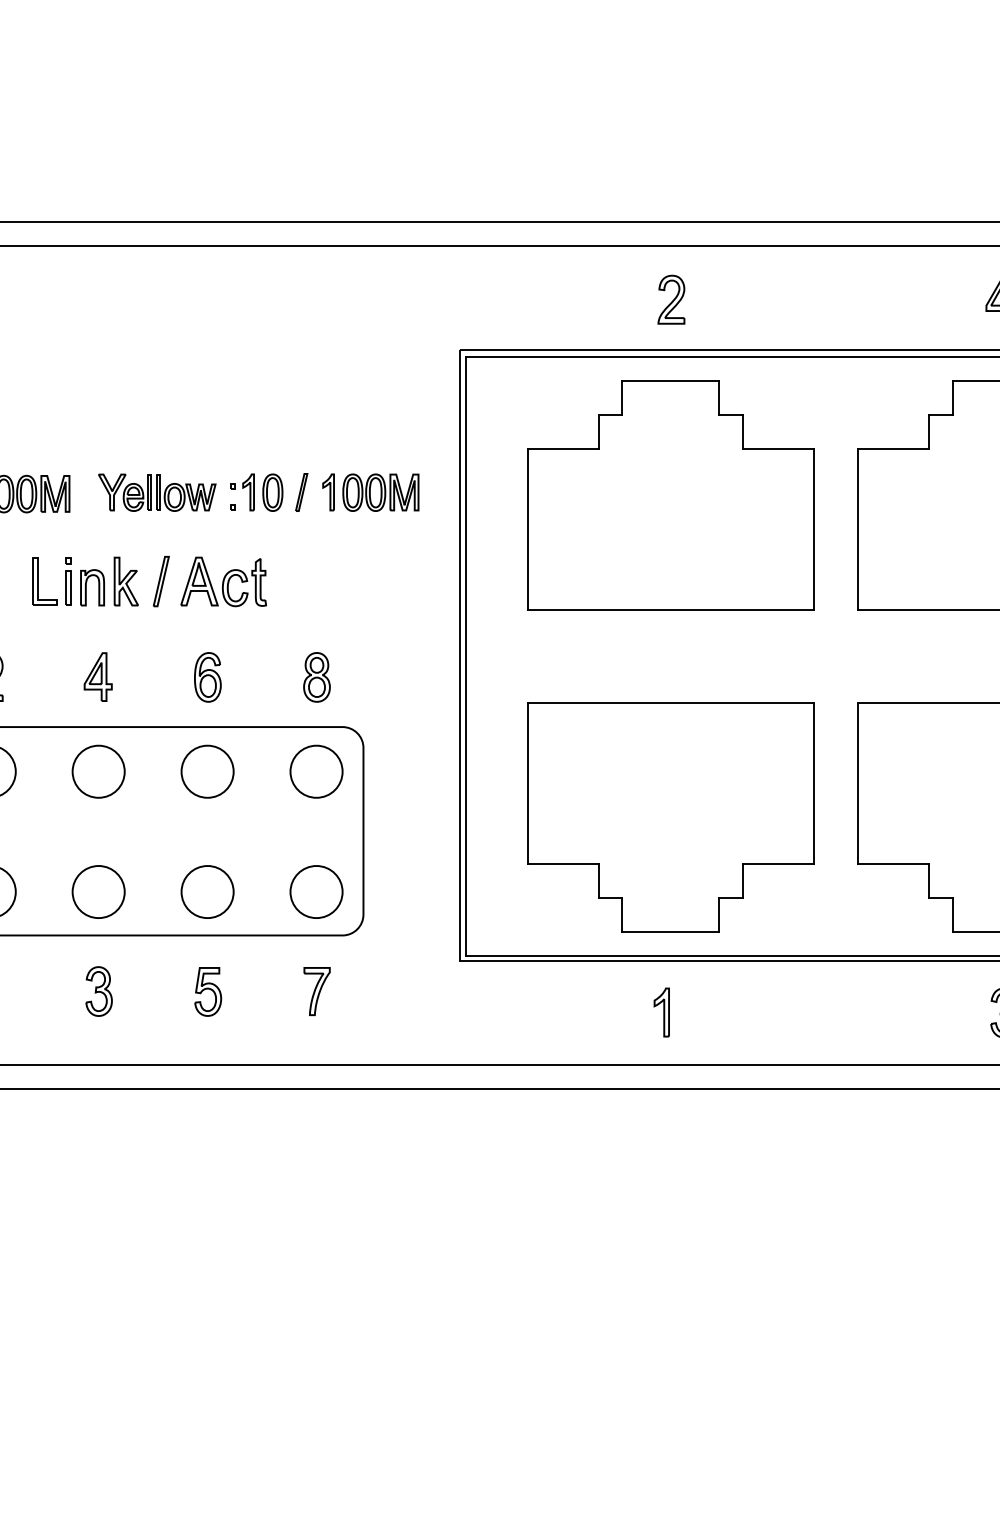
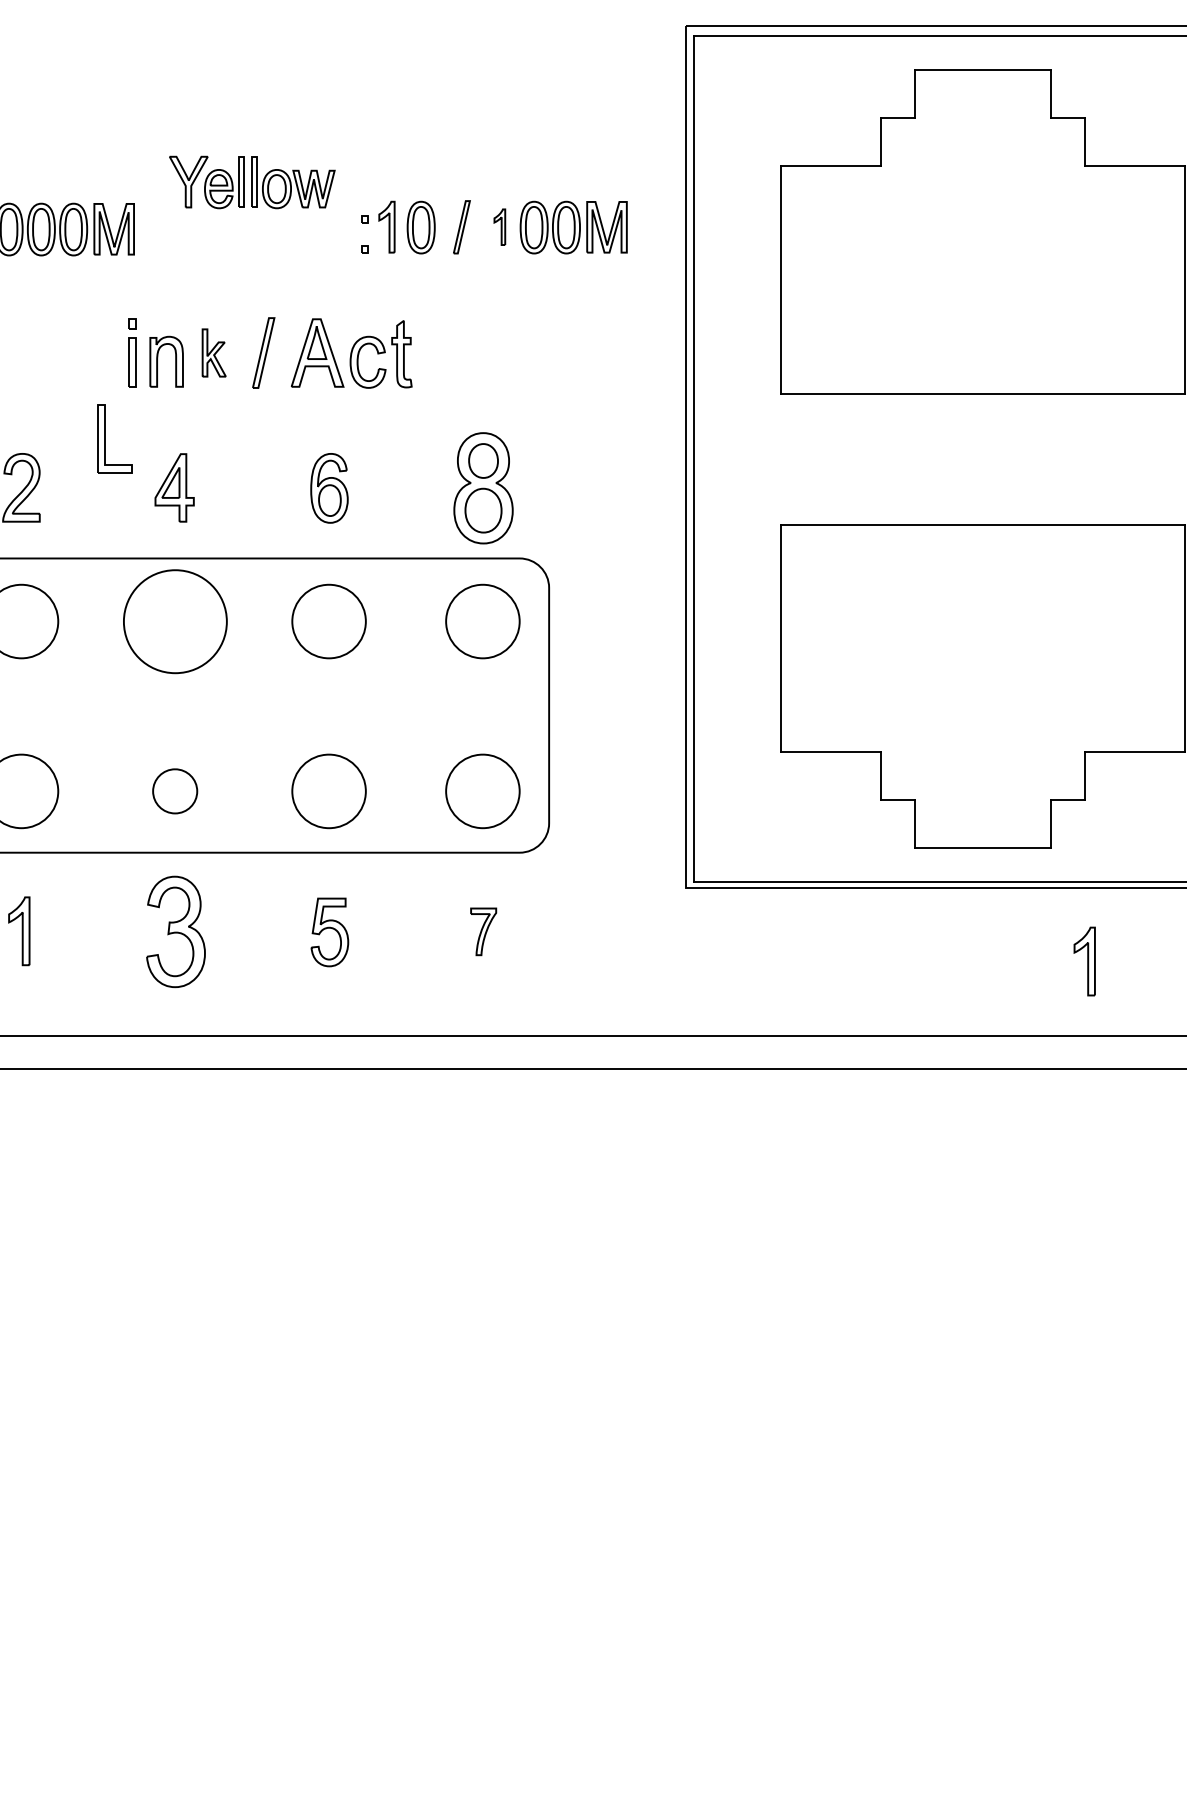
part: (157, 492) -> (252, 182), moved
part: (328, 492) -> (499, 227), size x0.7
part: (44, 581) -> (114, 439), moved
part: (125, 581) -> (213, 352), size x0.7
part: (316, 677) -> (482, 488), size x1.6
part: (98, 771) -> (175, 621), size x1.4
part: (98, 891) -> (175, 790), size x0.6
part: (98, 991) -> (175, 931), size x1.6
part: (316, 991) -> (482, 931), size x0.7
part: (661, 1012) -> (1084, 961), moved

